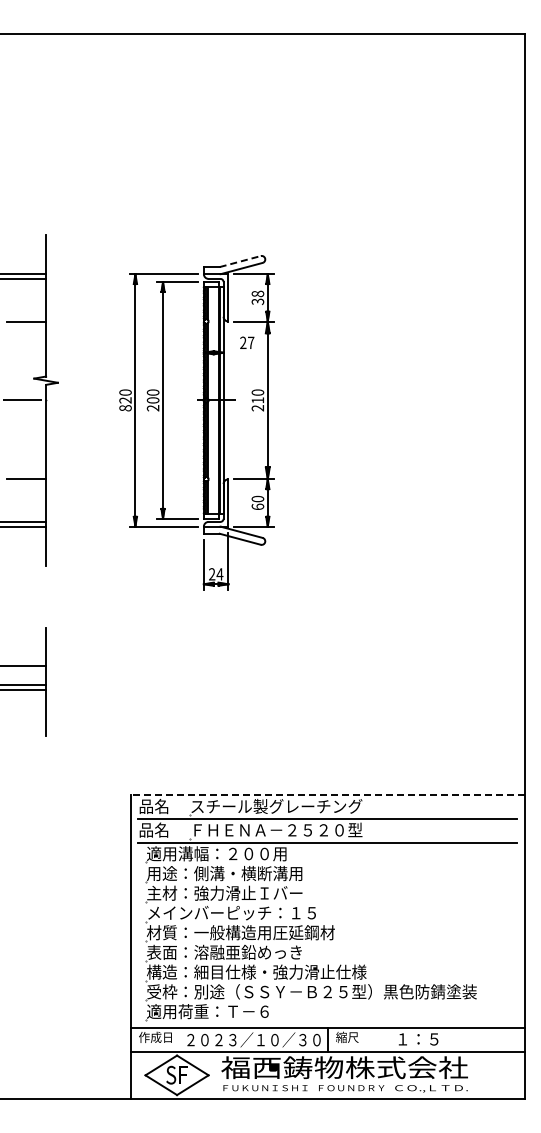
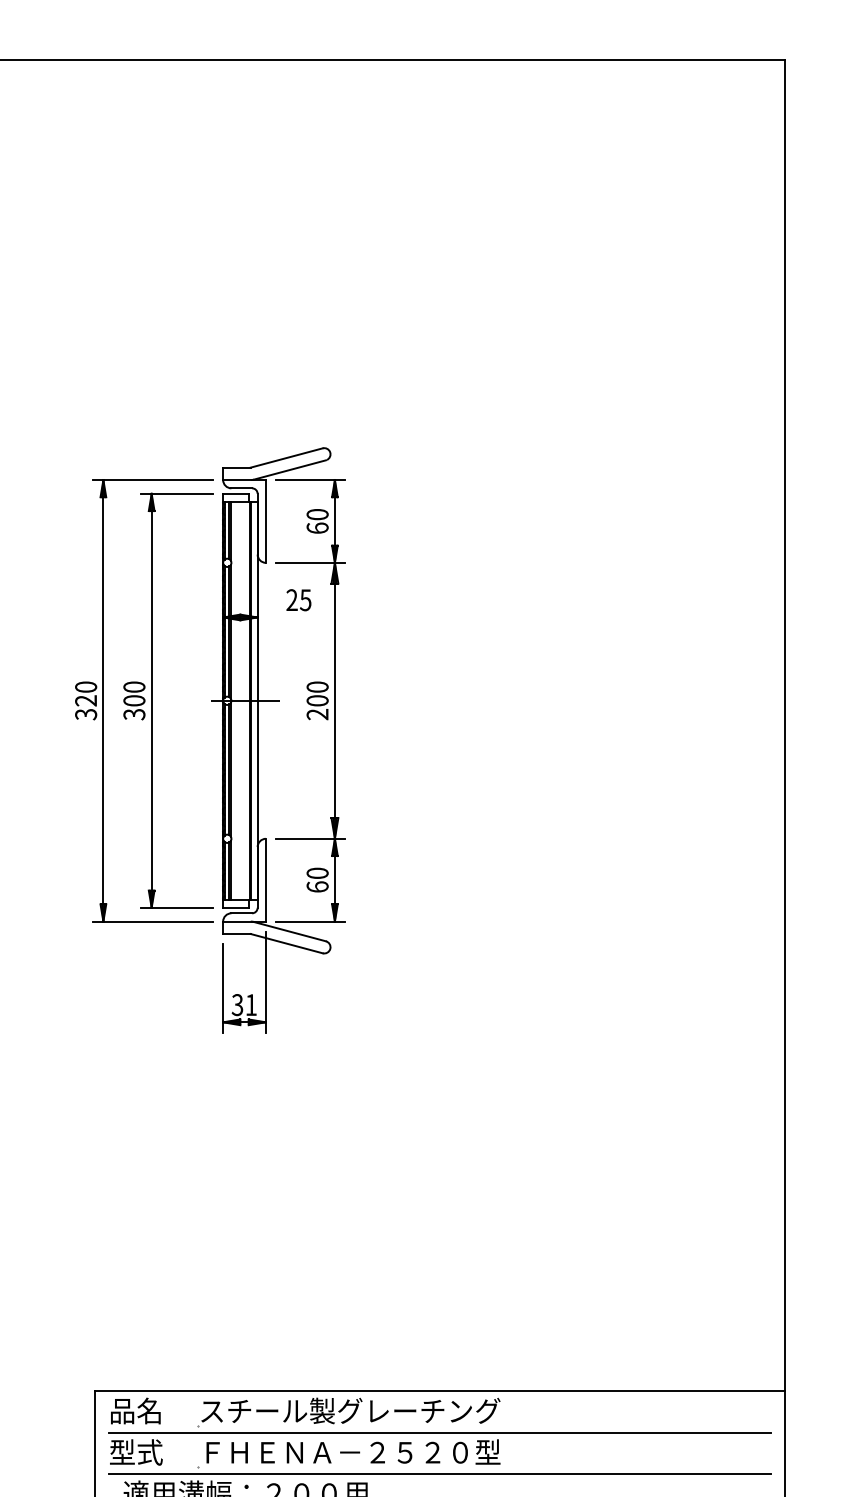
line: (240, 261) -> (287, 457), dashed -> solid
text: (257, 297) -> (316, 520), 38 -> 60
text: (250, 342) -> (304, 599), 27 -> 25
text: (257, 400) -> (316, 700), 210 -> 200
text: (125, 408) -> (86, 714), 820 -> 320
text: (153, 408) -> (135, 714), 200 -> 300
text: (216, 574) -> (245, 1005), 24 -> 31
line: (327, 795) -> (439, 1391), dashed -> solid
text: (154, 829) -> (136, 1451), 品名 -> 型式

